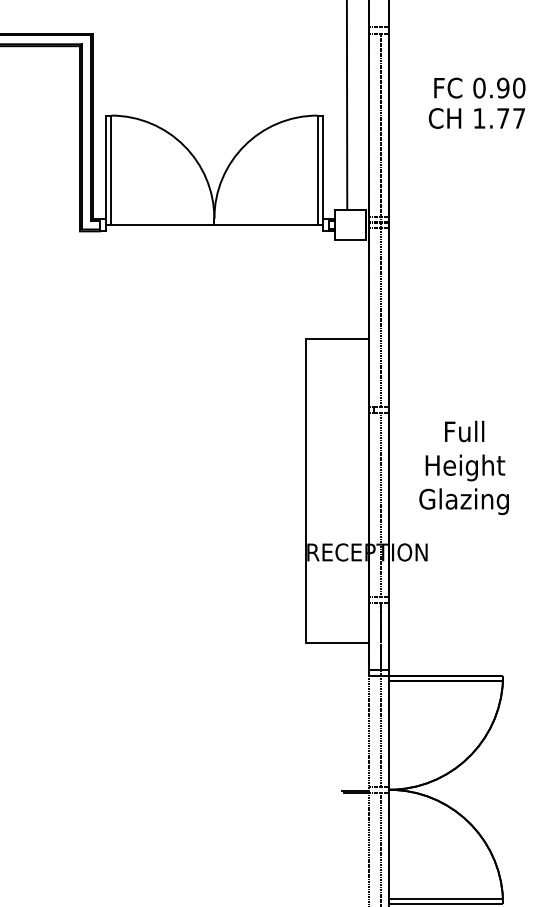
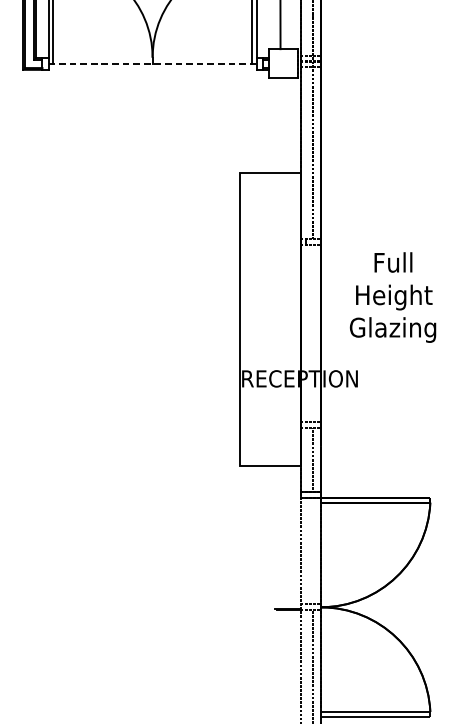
line: (214, 225) -> (152, 64), solid -> dashed
line: (381, 504) -> (313, 332), removed
line: (381, 694) -> (313, 515), removed

